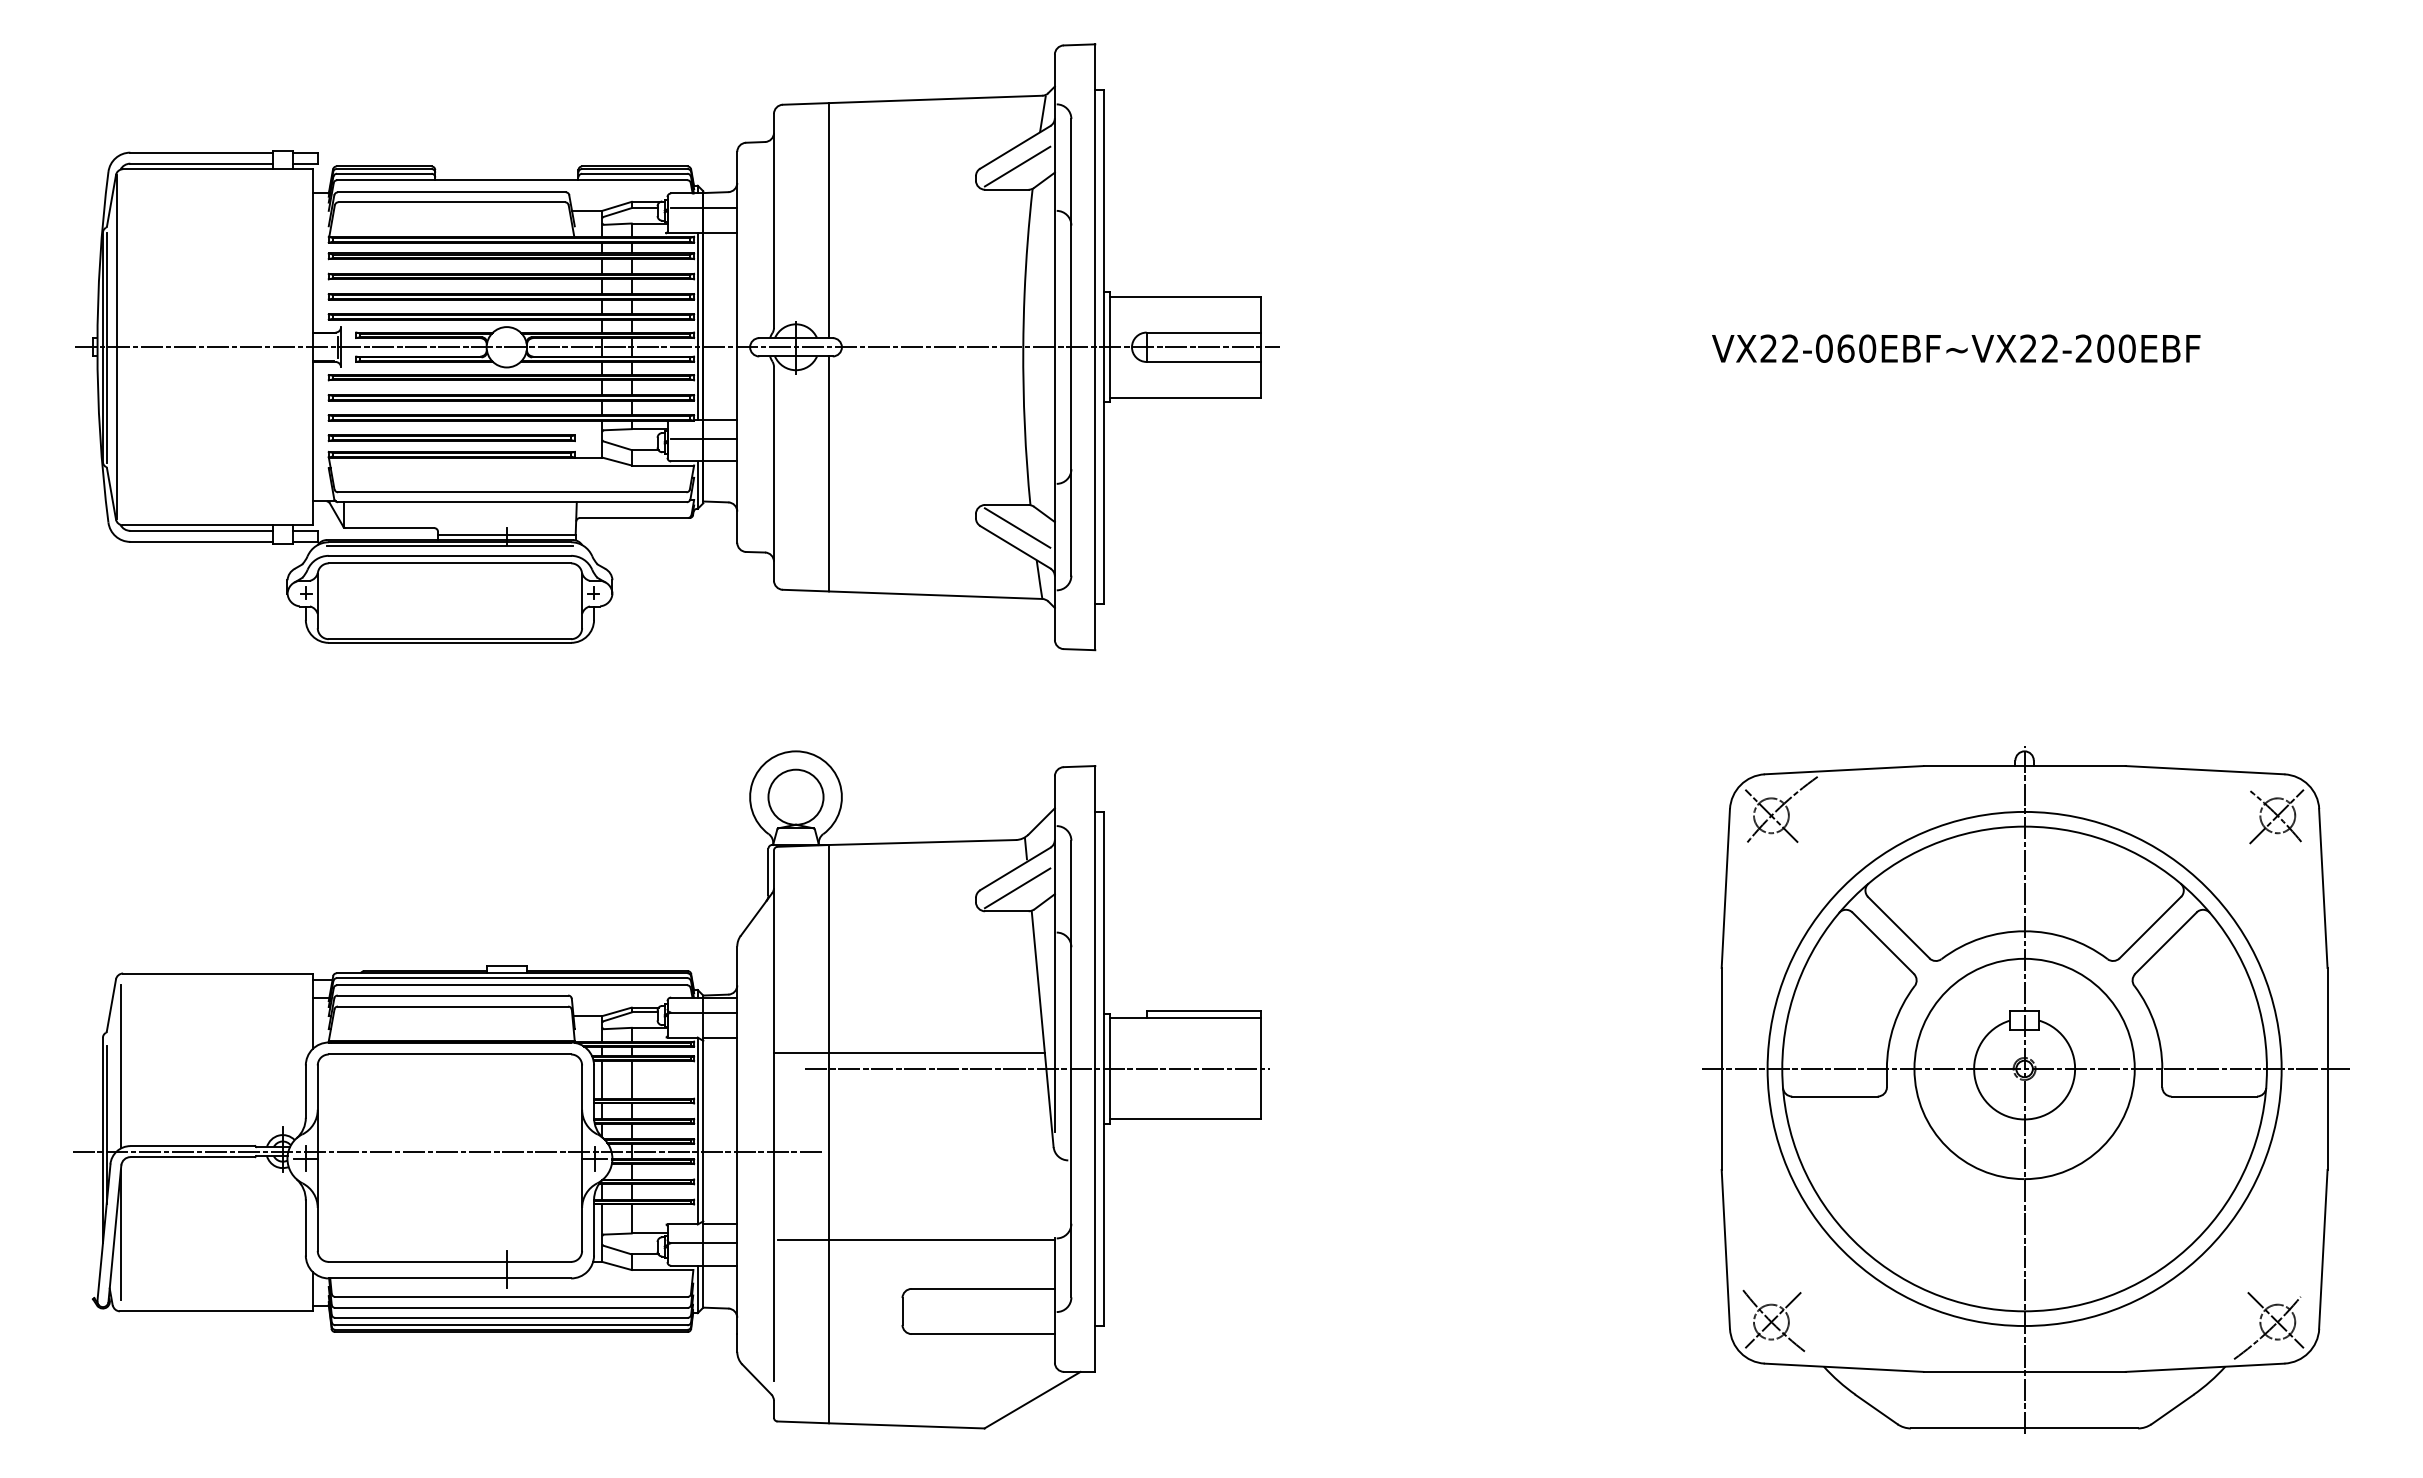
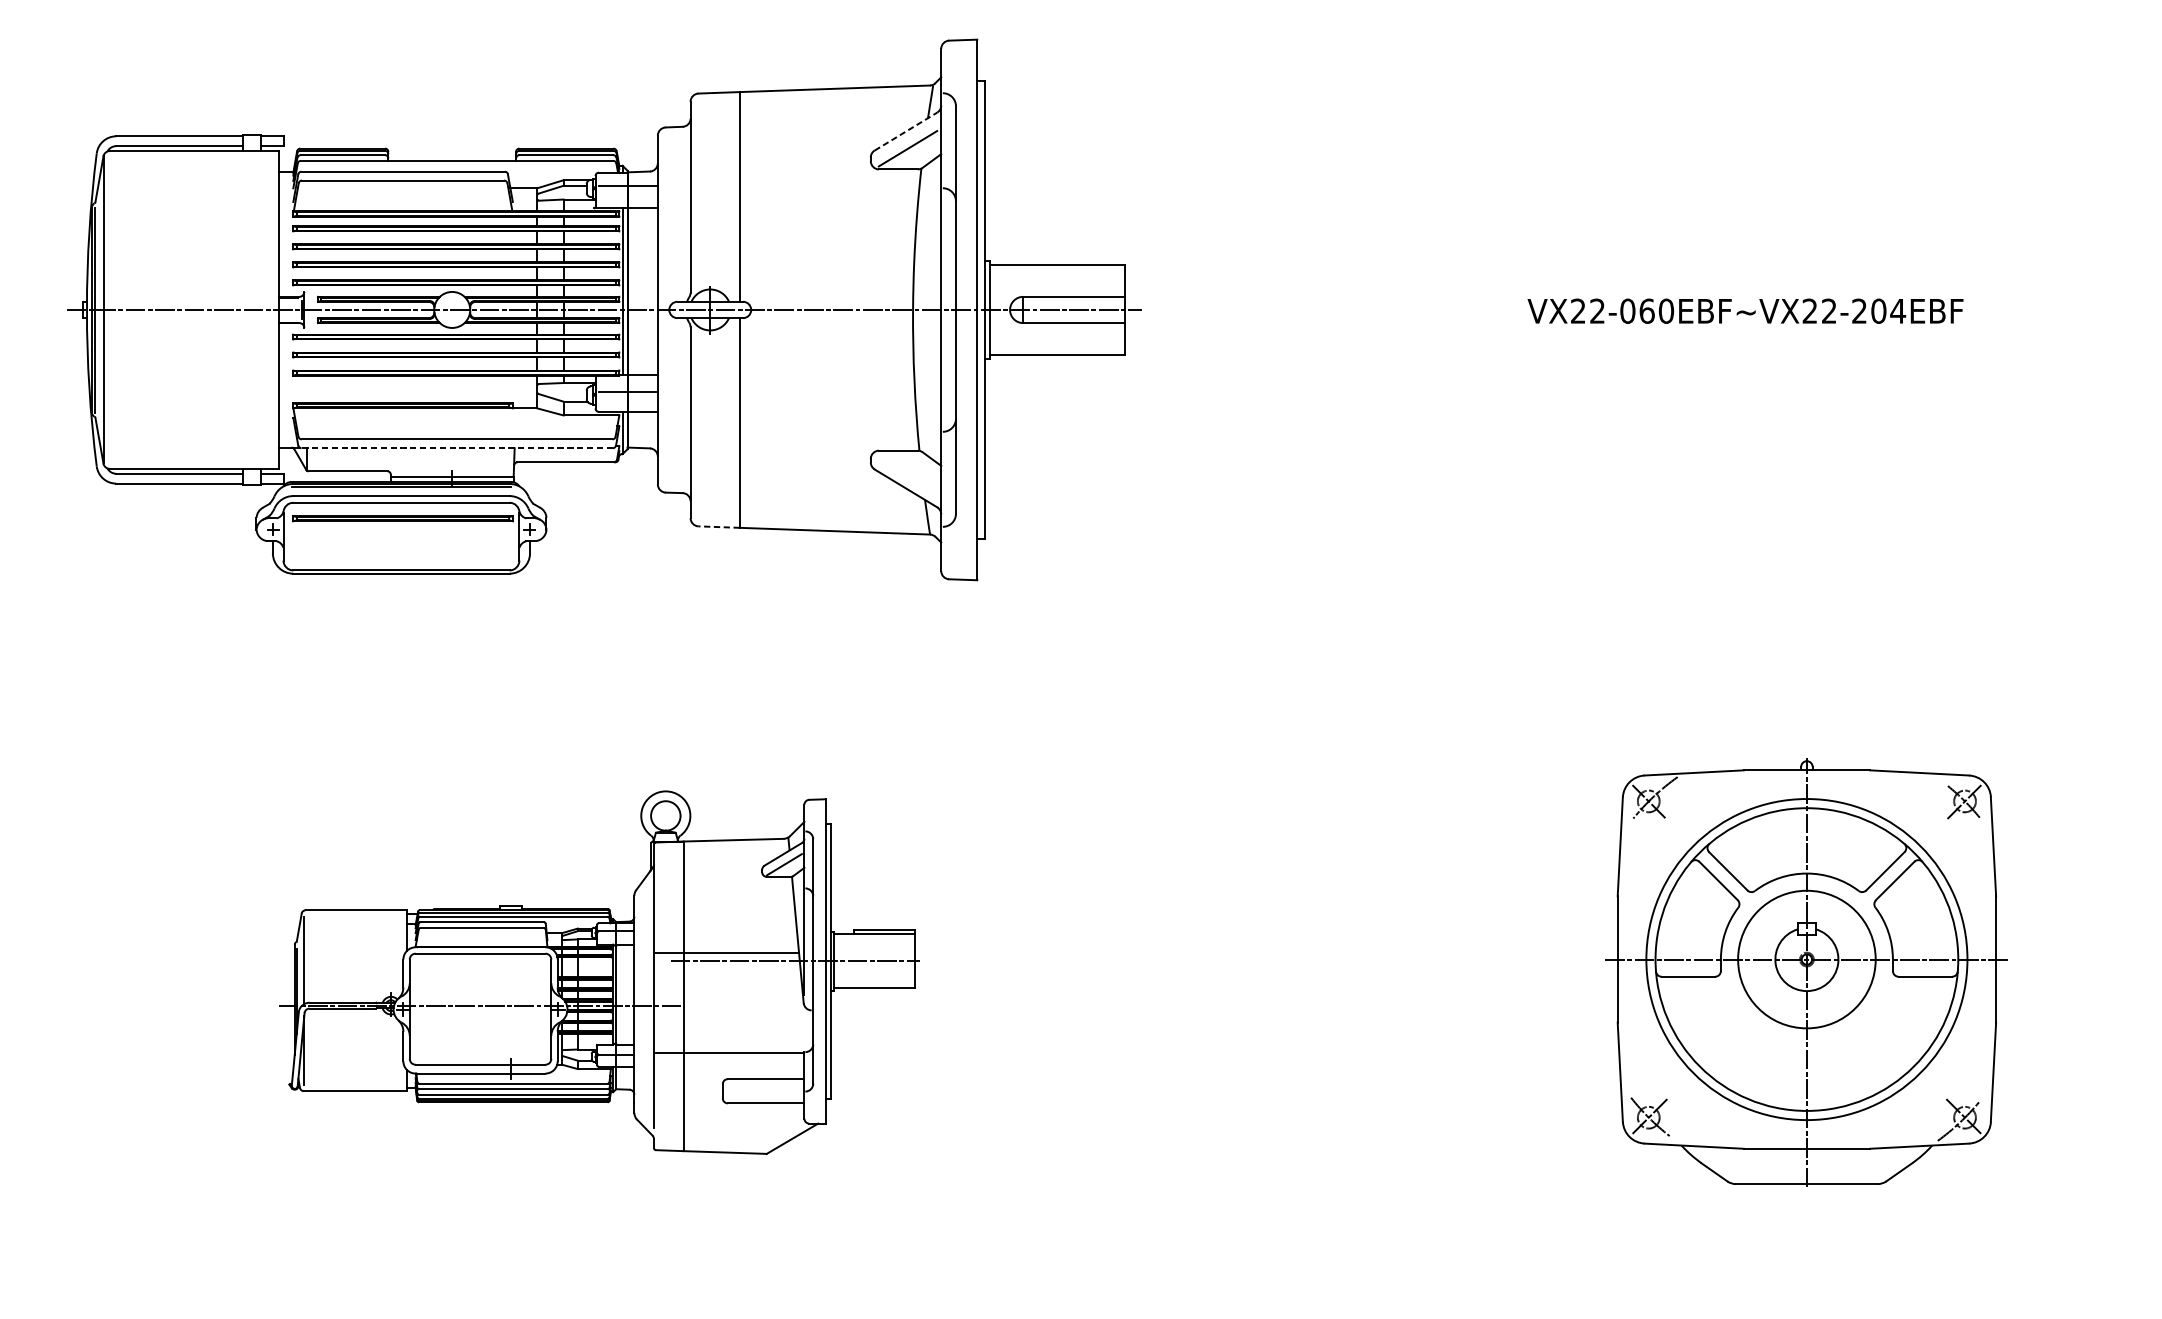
line: (1015, 147) -> (906, 131), solid -> dashed
text: (2127, 348) -> (1898, 311), VX22-060EBF~VX22-200EBF -> VX22-060EBF~VX22-204EBF
part: (451, 438) -> (402, 518), moved
line: (511, 502) -> (456, 448), solid -> dashed
line: (1017, 527) -> (907, 470), removed
line: (805, 590) -> (718, 526), solid -> dashed
part: (671, 1089) -> (599, 972), size x0.6
part: (2025, 1089) -> (1807, 972), size x0.7

